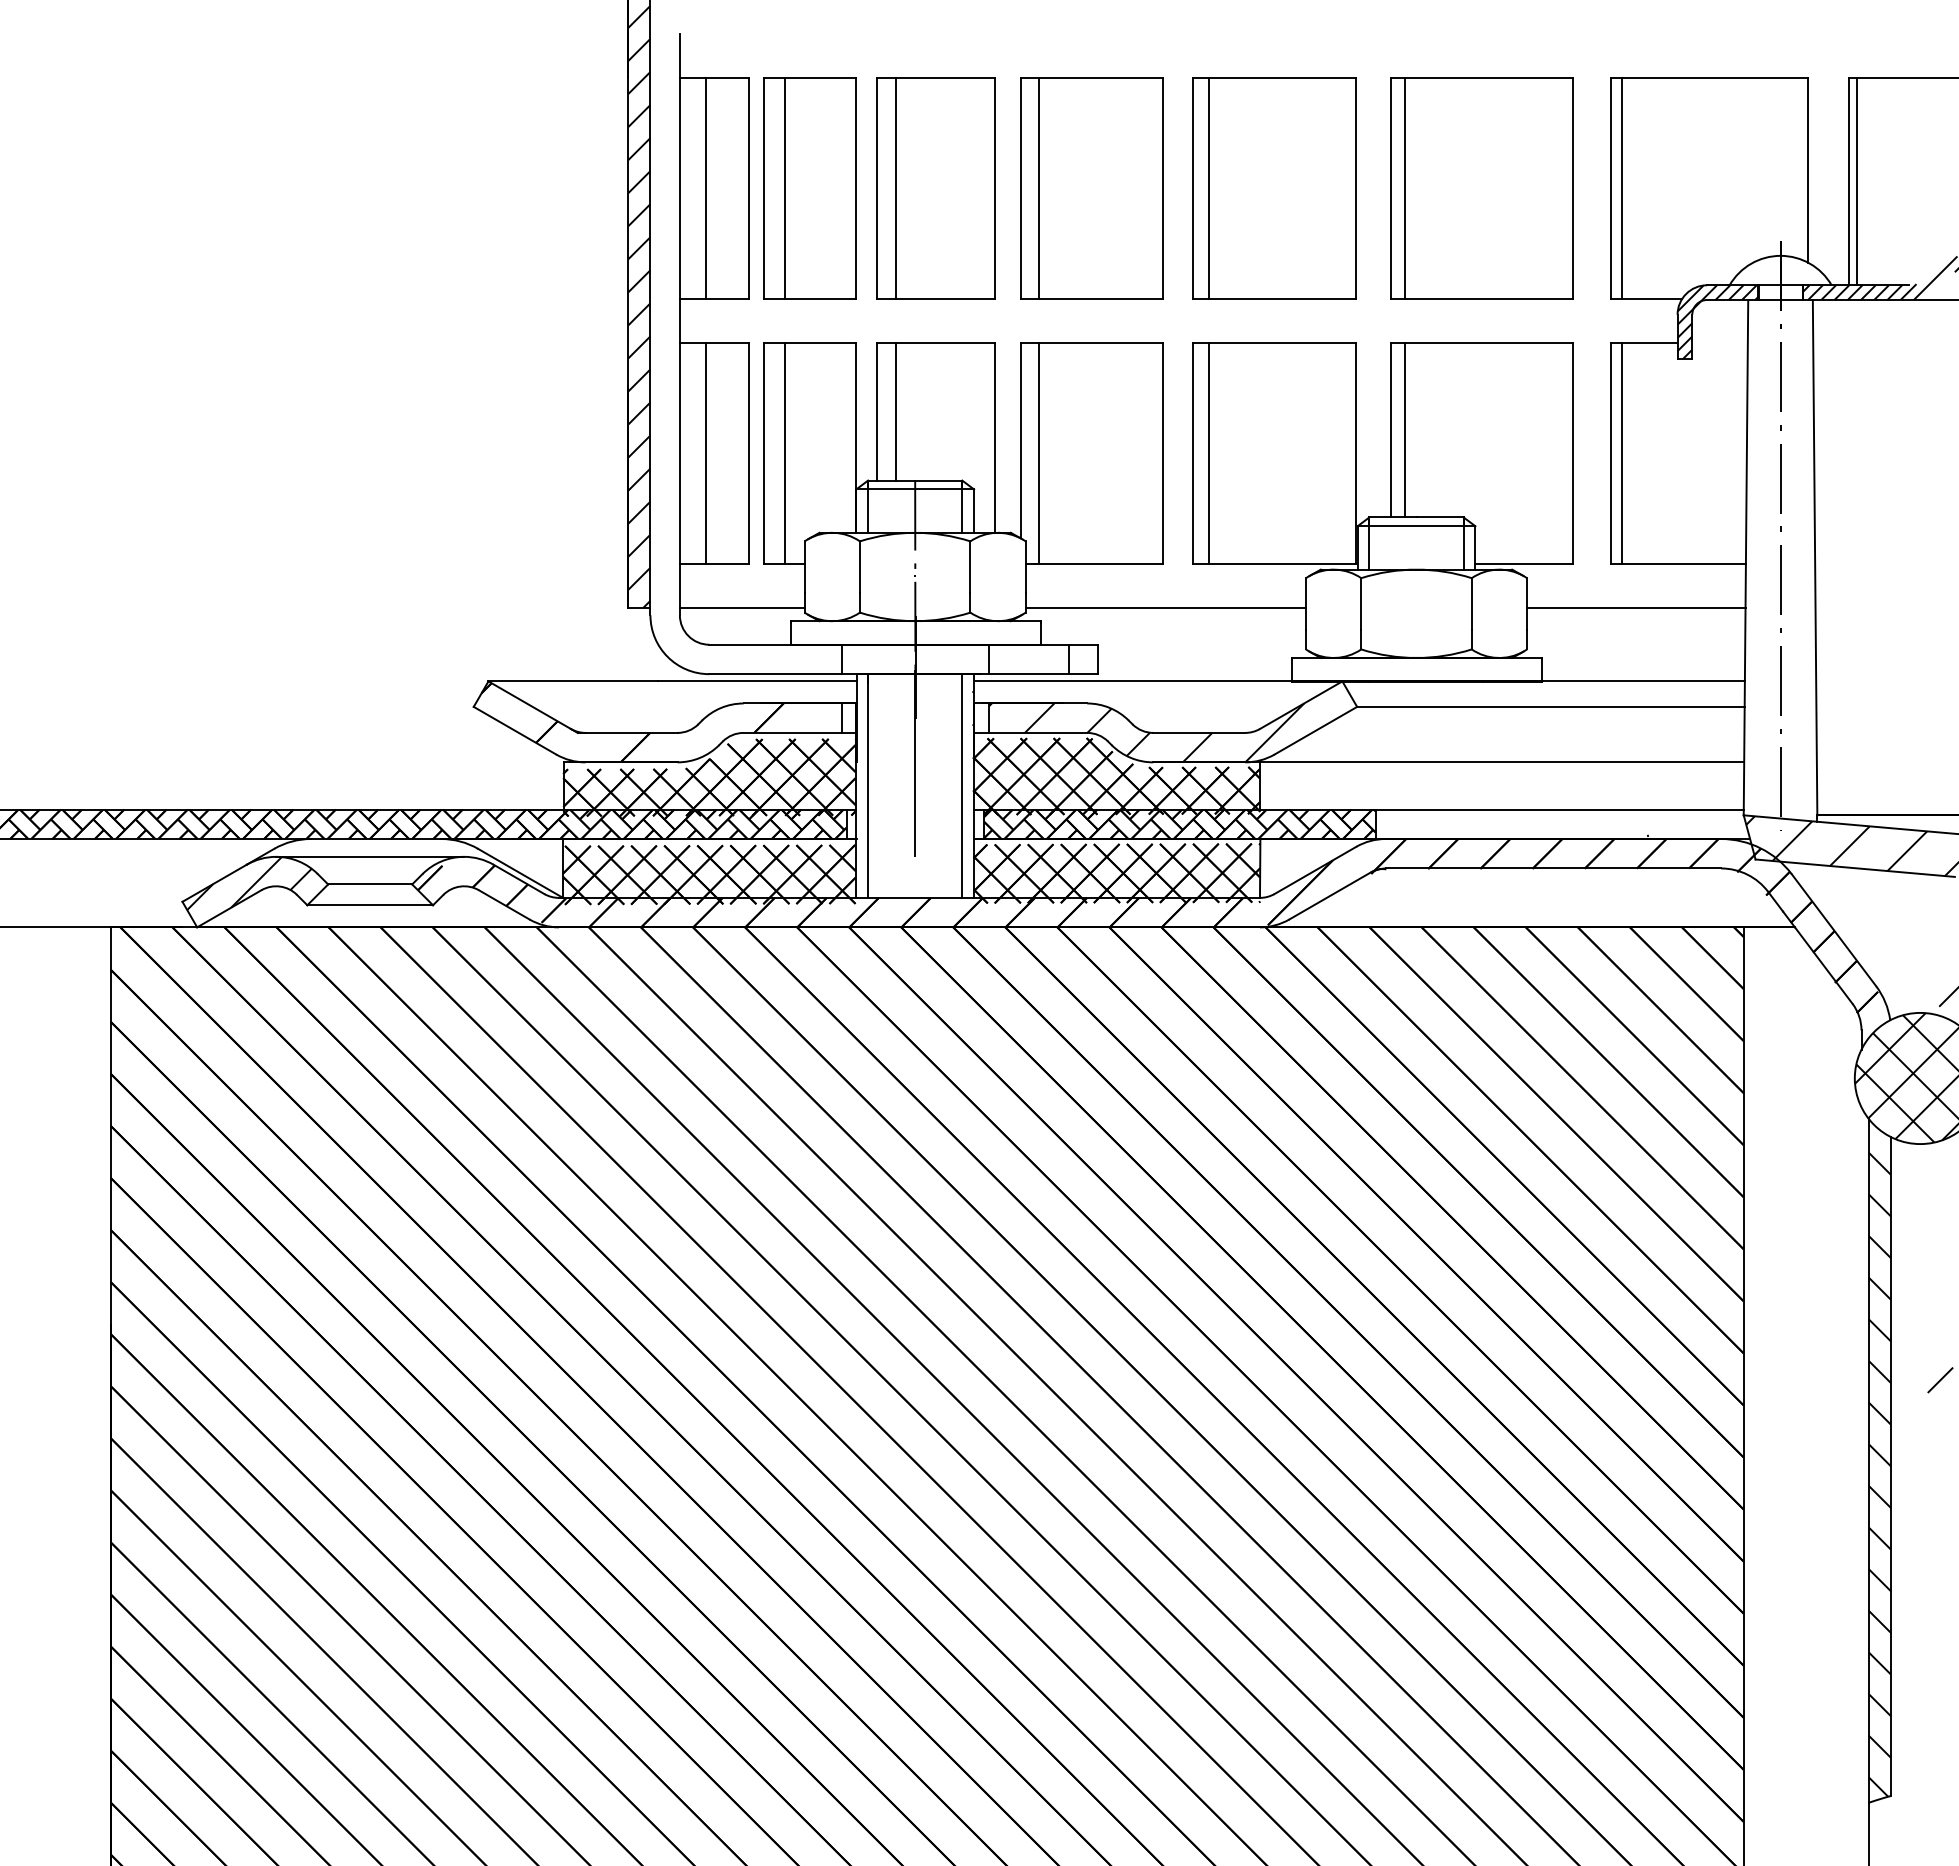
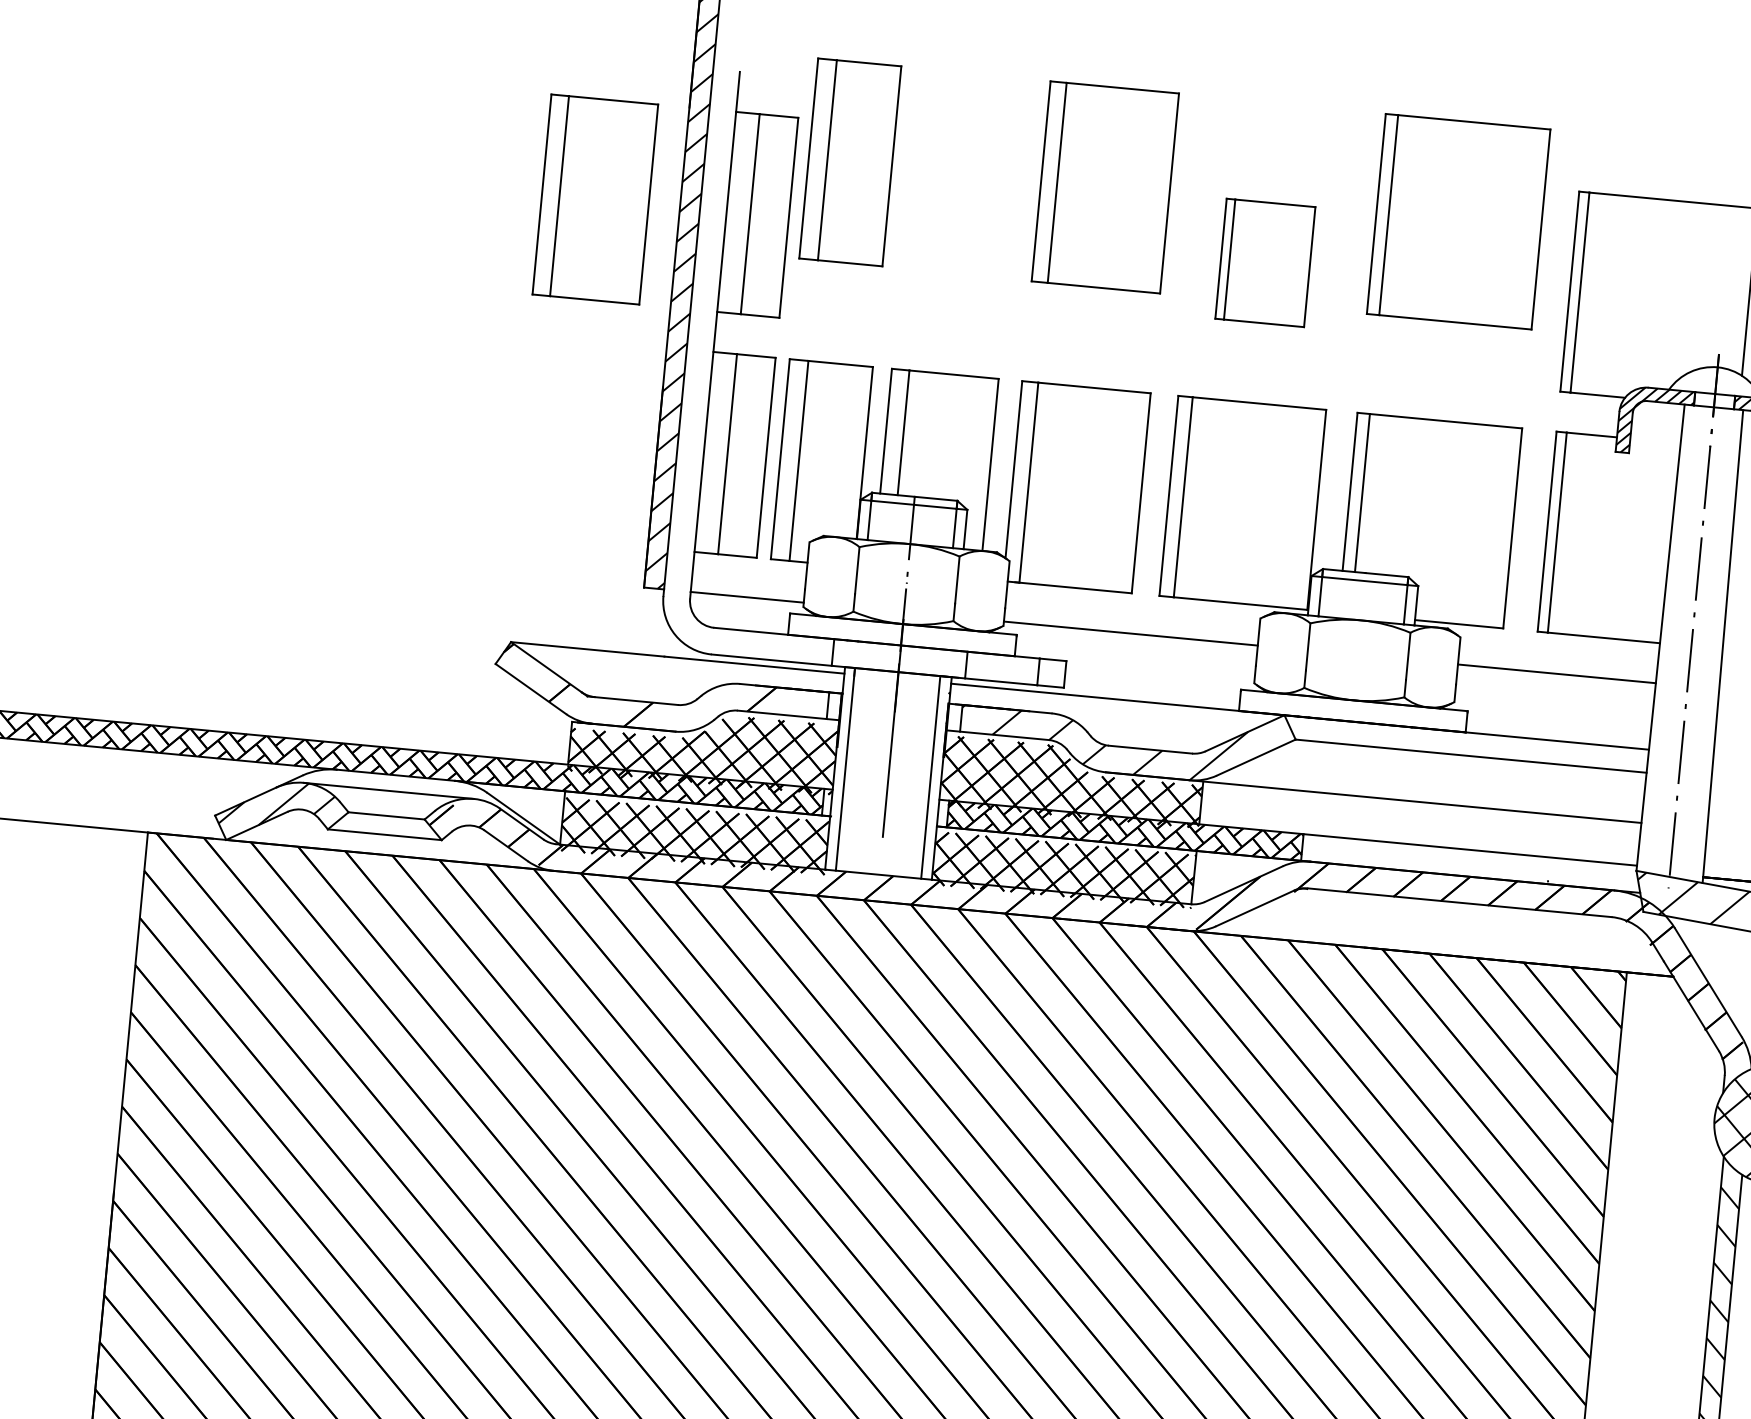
part: (809, 188) -> (849, 162), moved
part: (935, 188) -> (594, 199), moved
part: (1091, 188) -> (1105, 187), moved
part: (1274, 188) -> (1265, 263), size x0.6
part: (1481, 188) -> (1458, 221), moved

